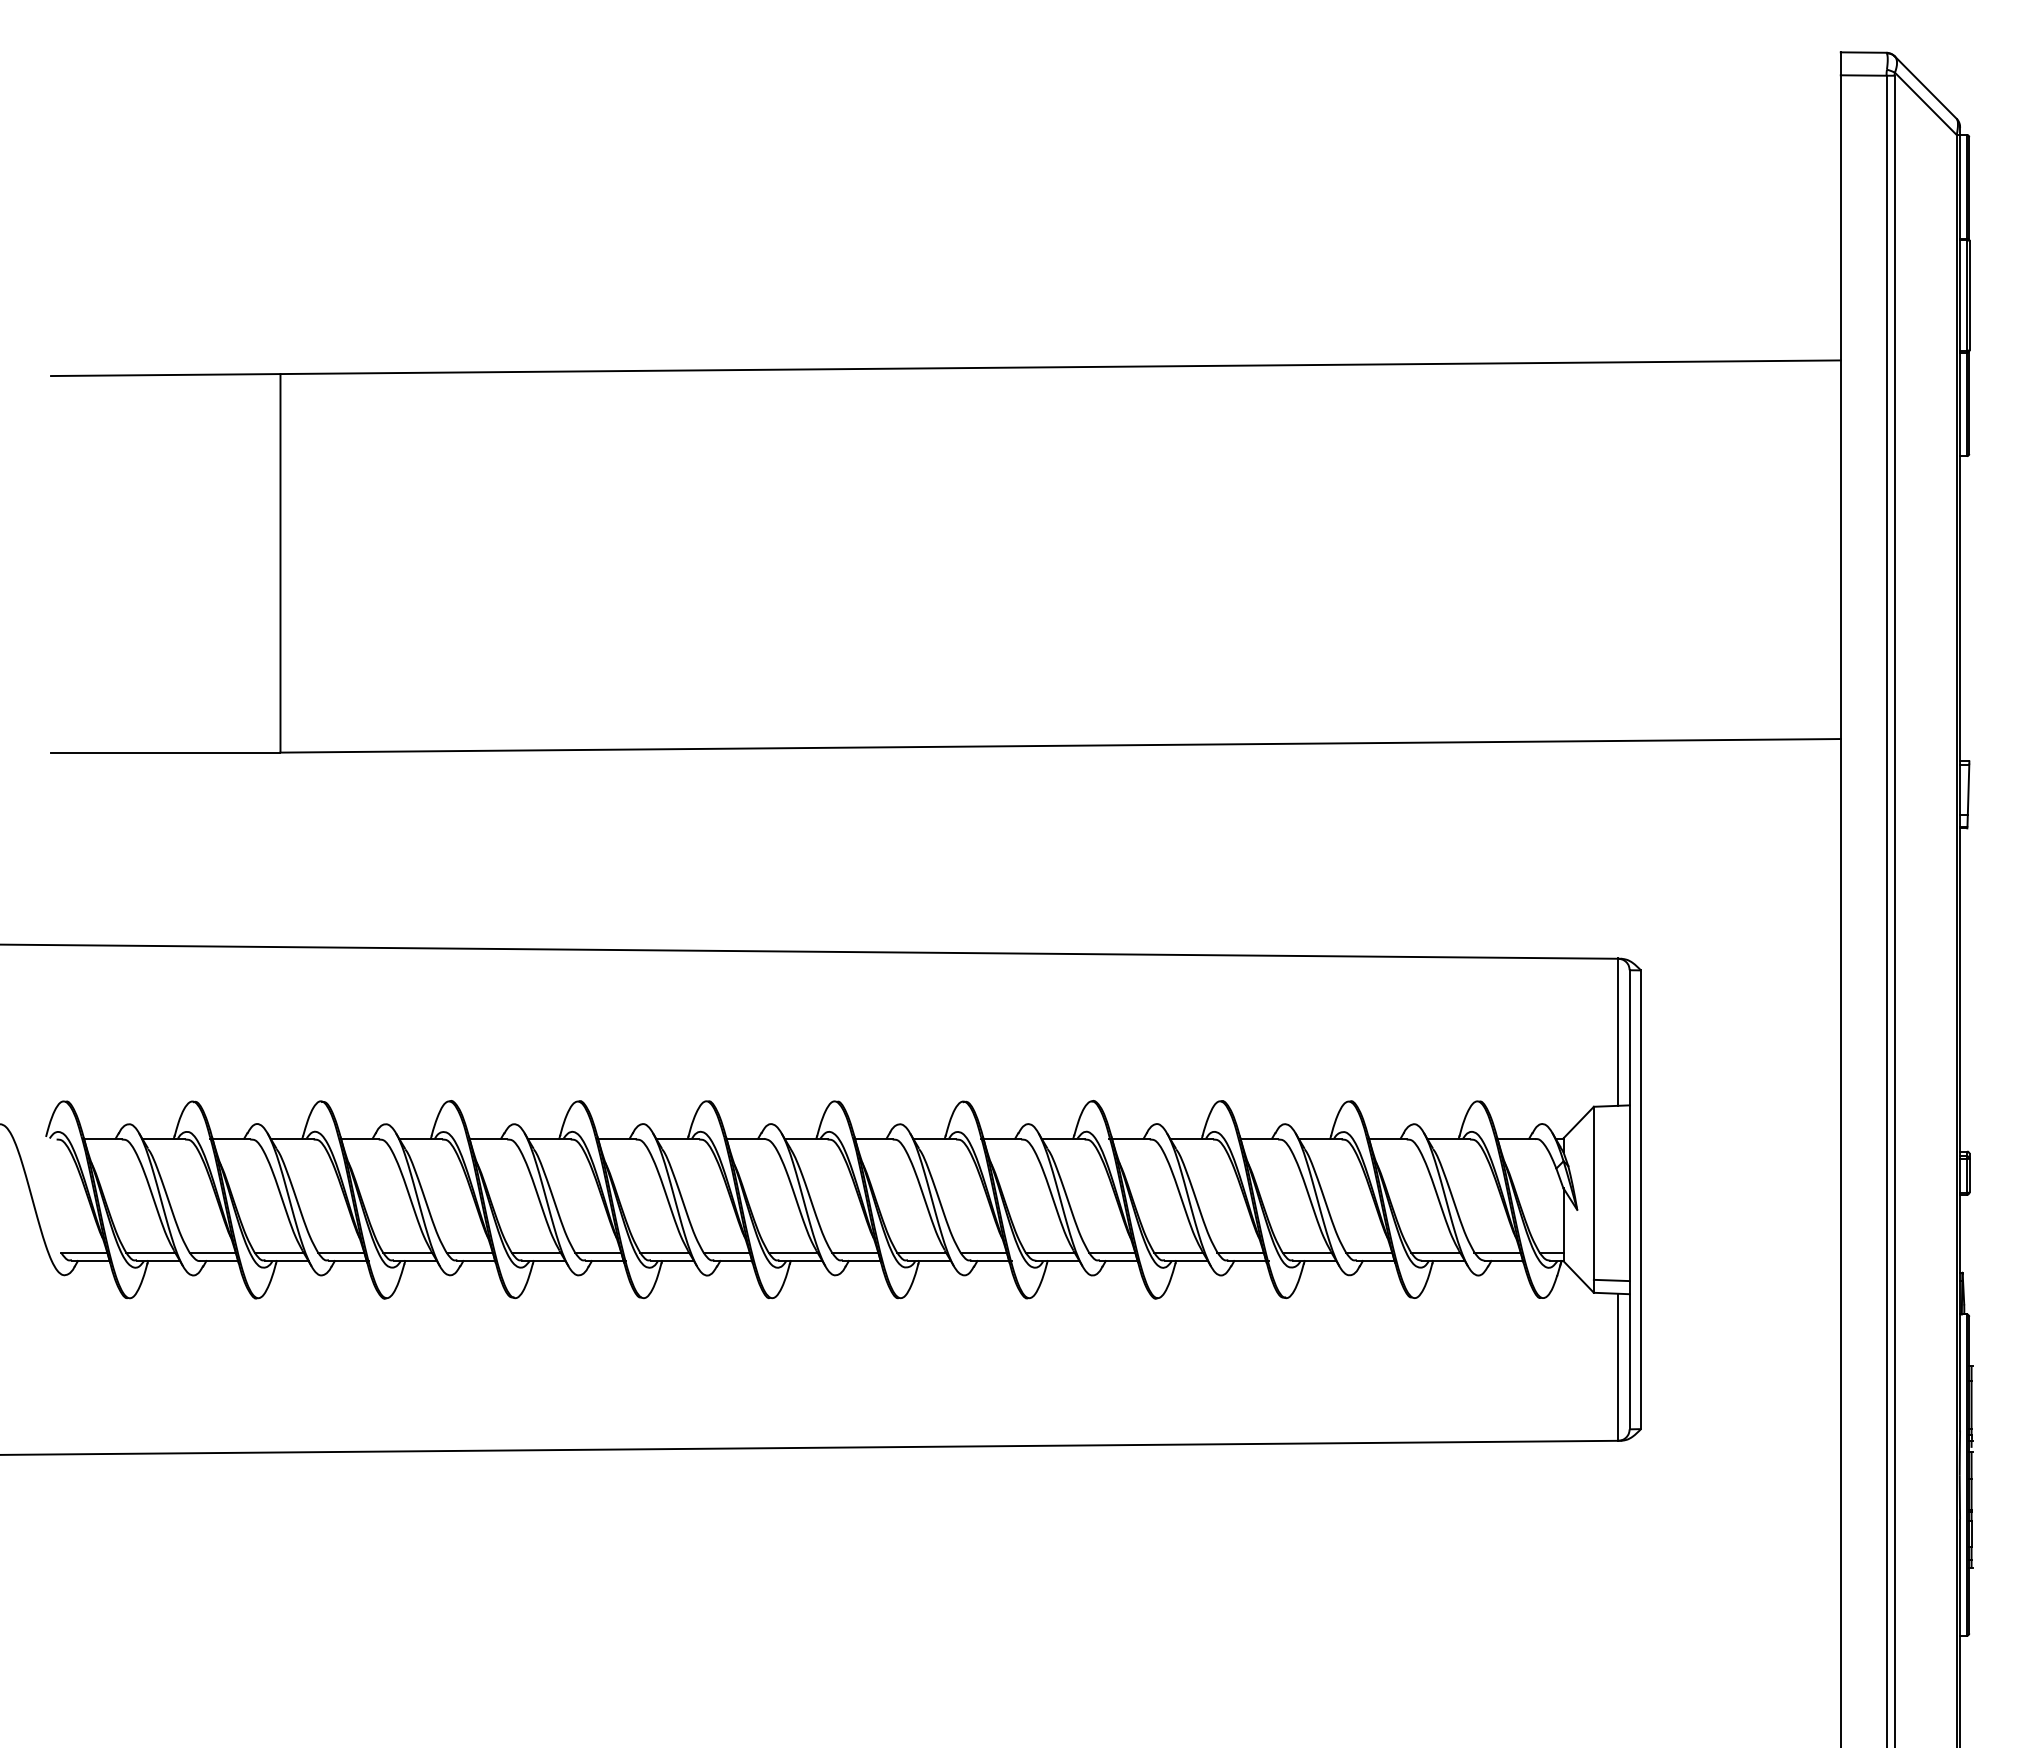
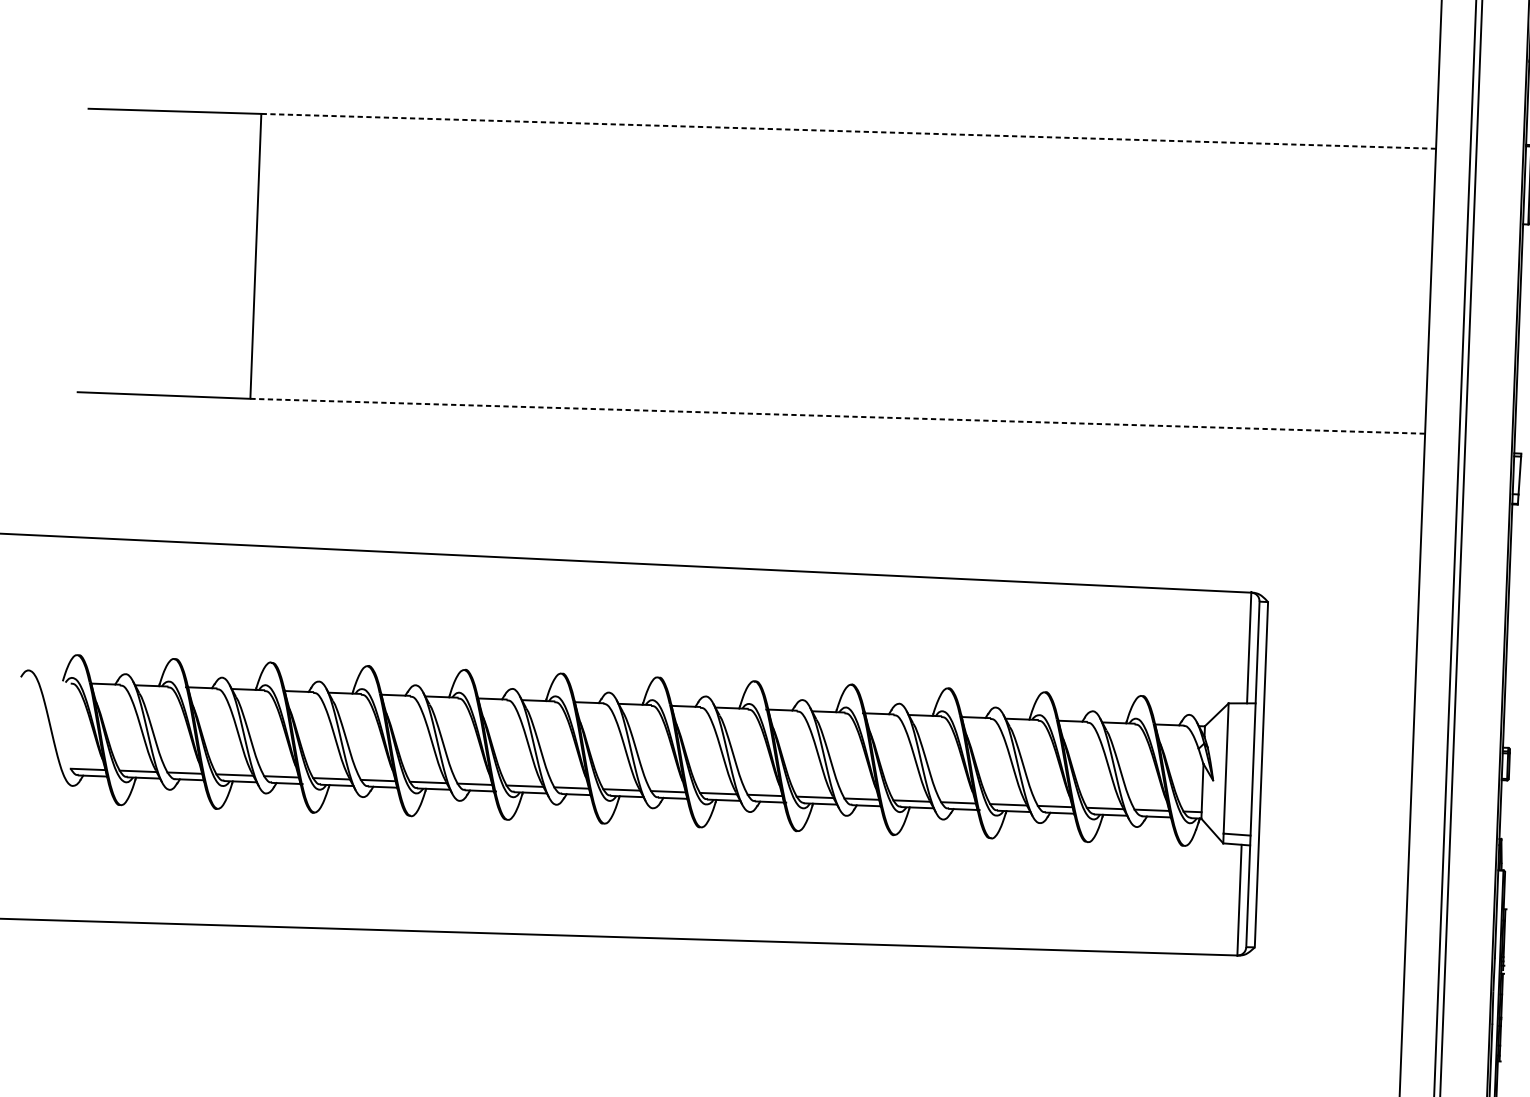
line: (1060, 367) -> (848, 131), solid -> dashed
line: (1061, 745) -> (838, 416), solid -> dashed

